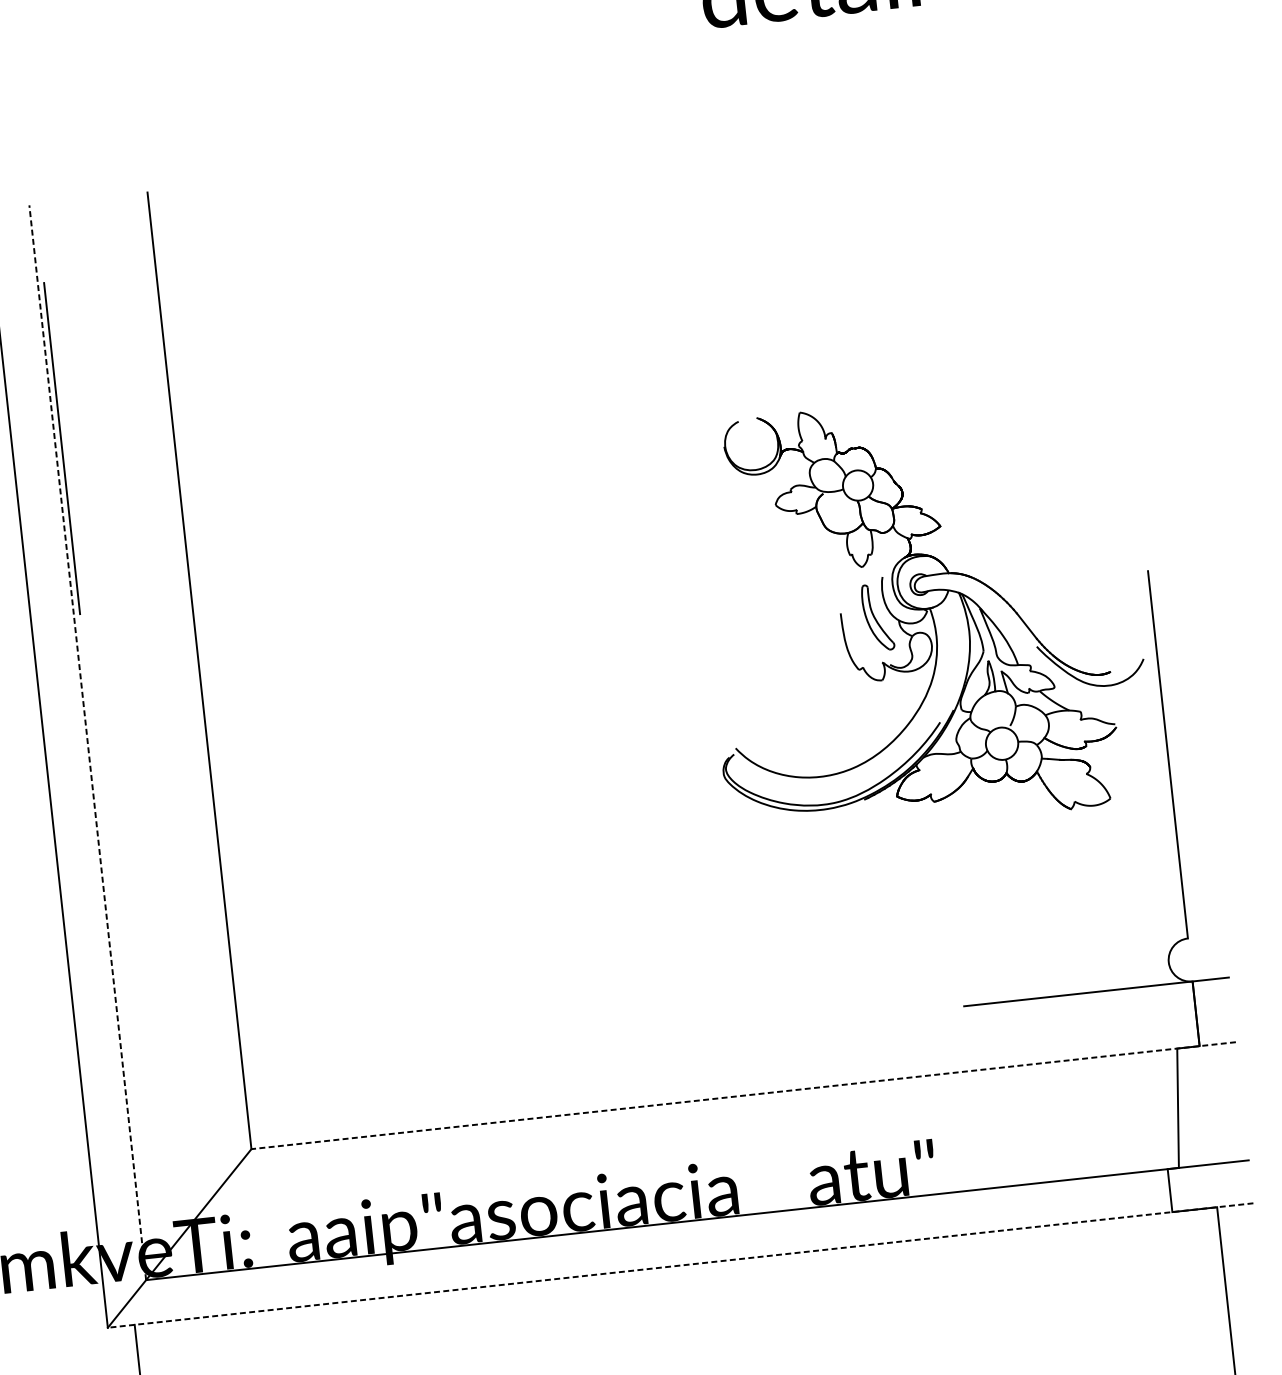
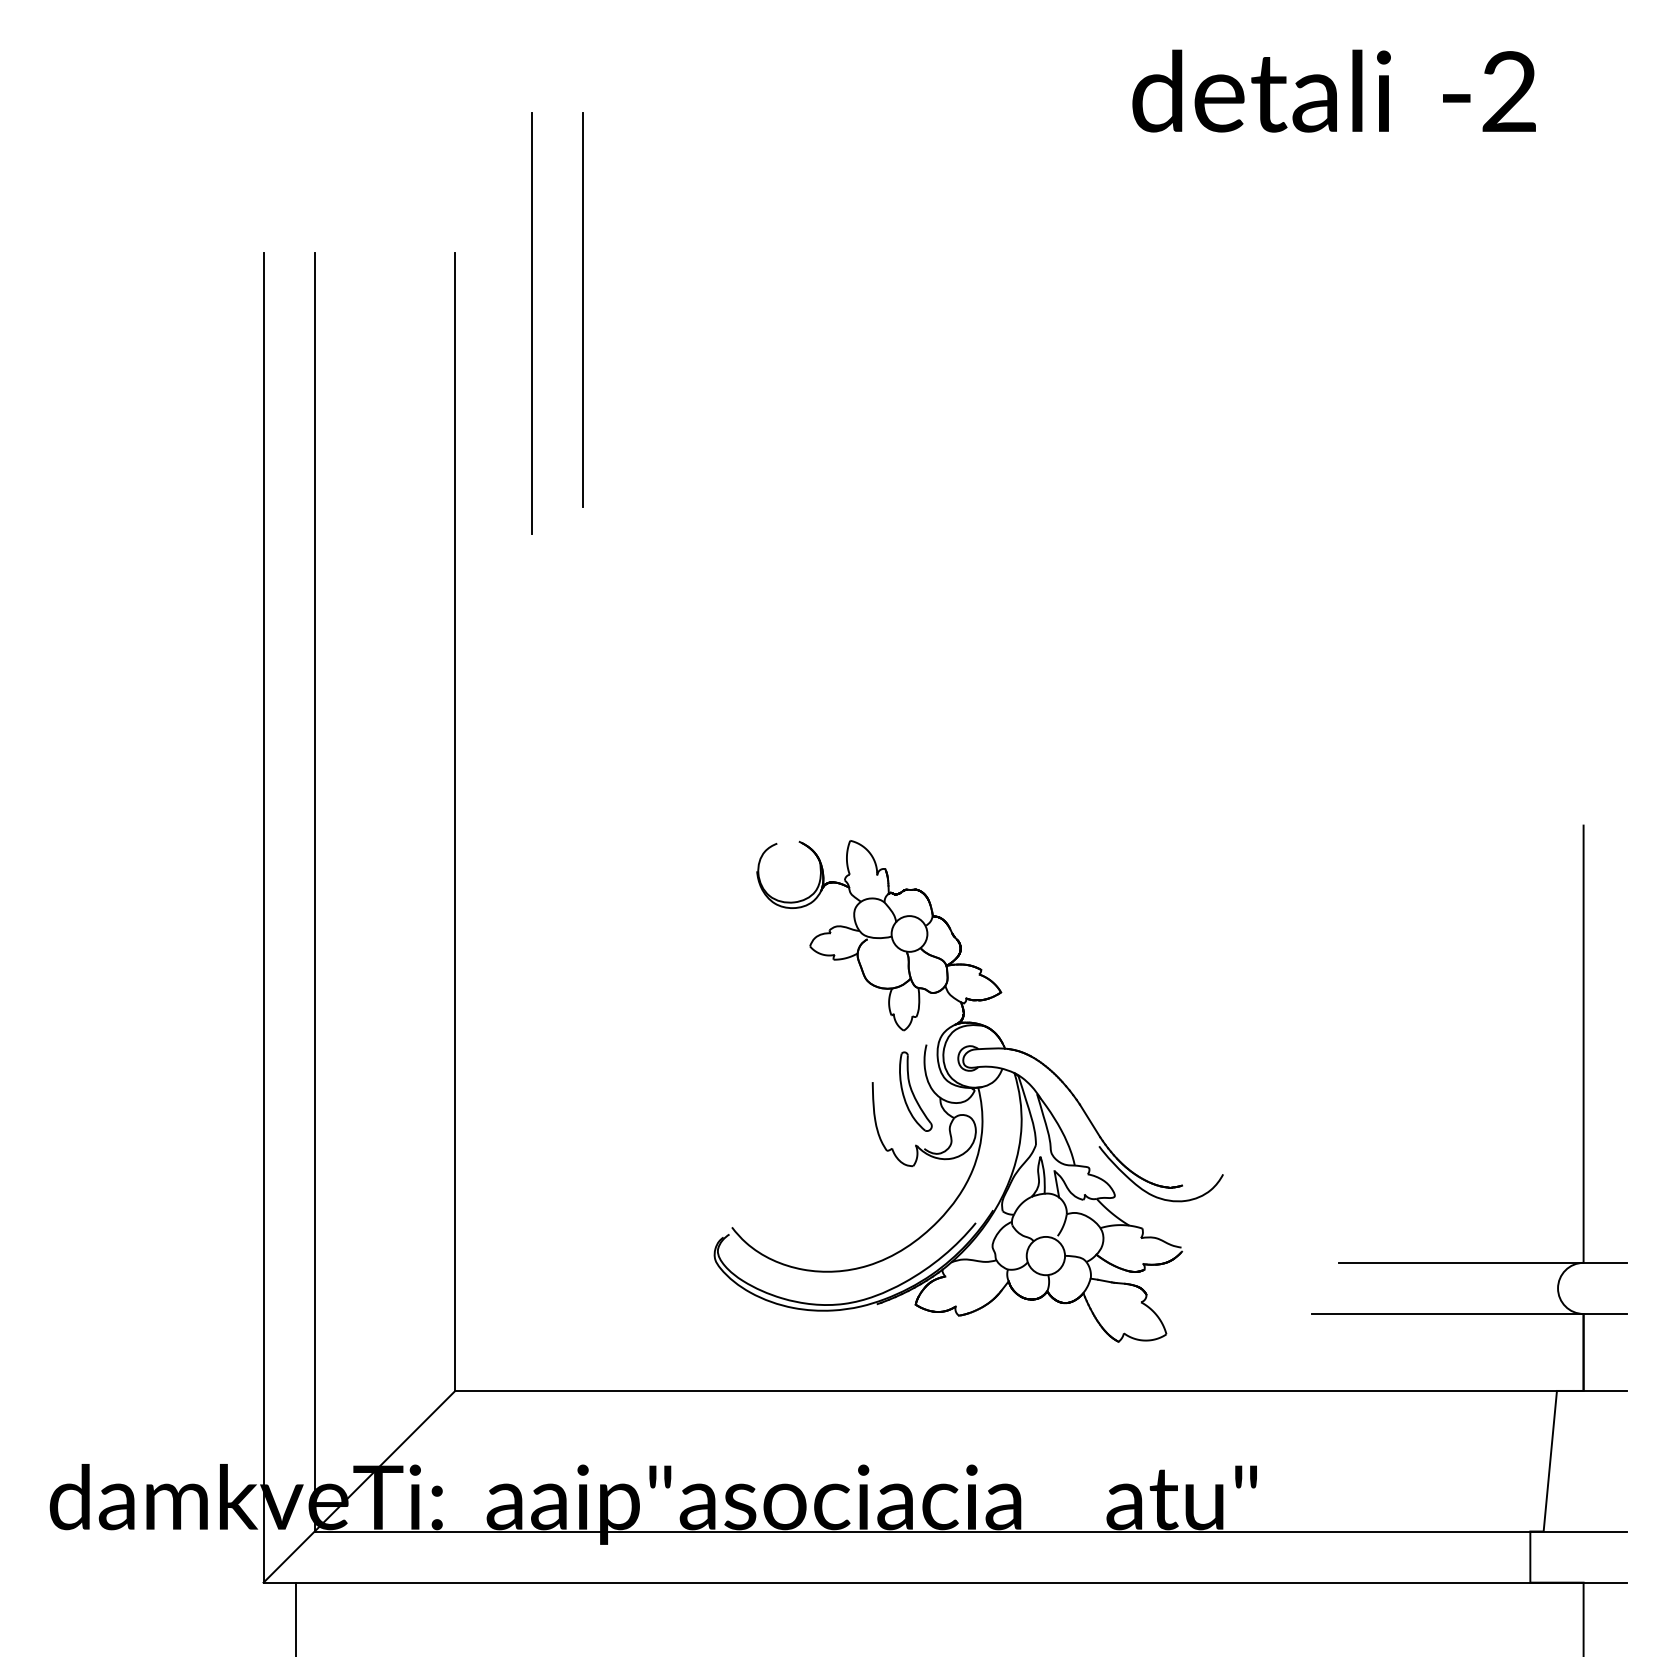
line: (217, 244) -> (531, 322), added
line: (61, 448) -> (582, 309), moved
part: (922, 612) -> (968, 1091), moved
line: (87, 742) -> (314, 891), dashed -> solid
line: (1103, 948) -> (1482, 1263), added
line: (744, 1095) -> (1041, 1390), dashed -> solid
line: (680, 1265) -> (945, 1582), dashed -> solid

